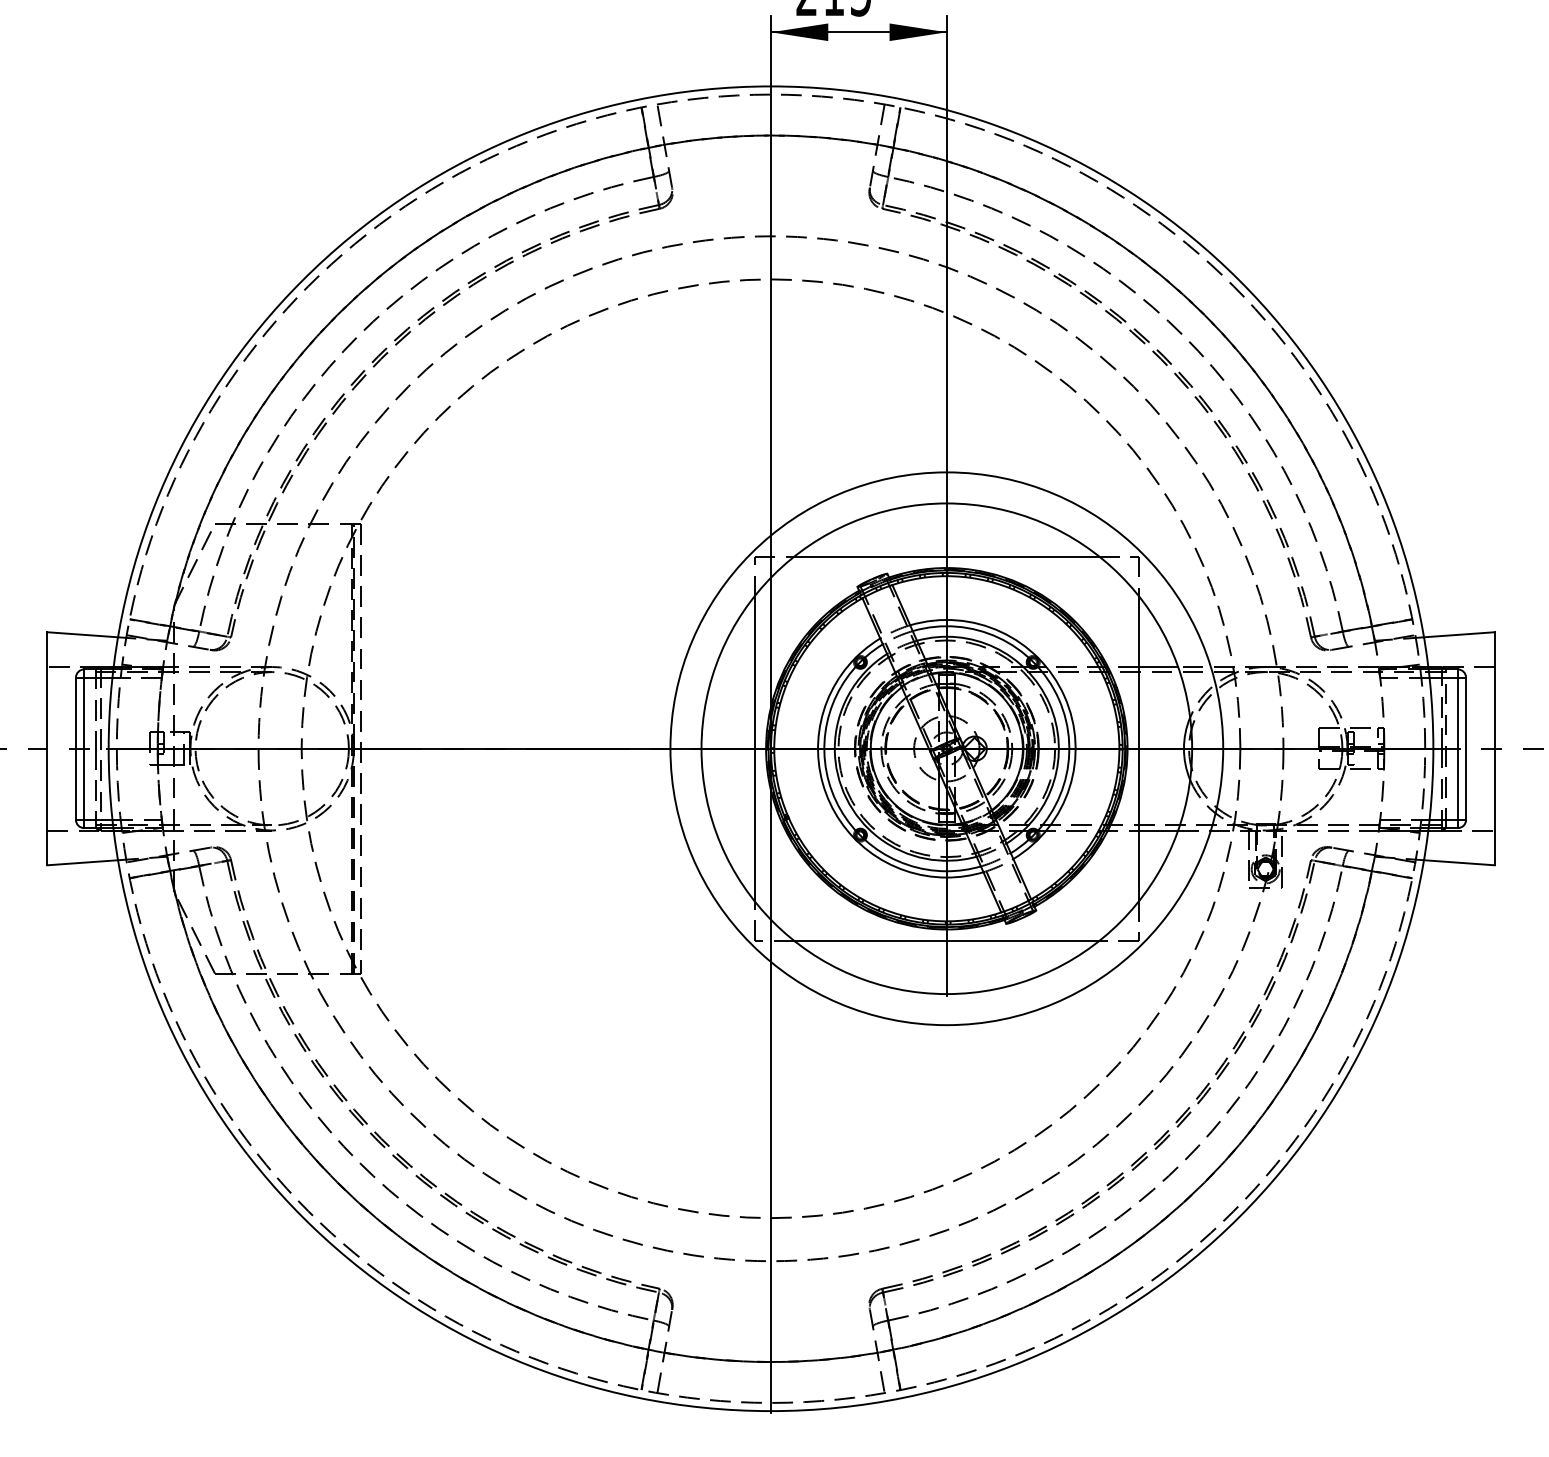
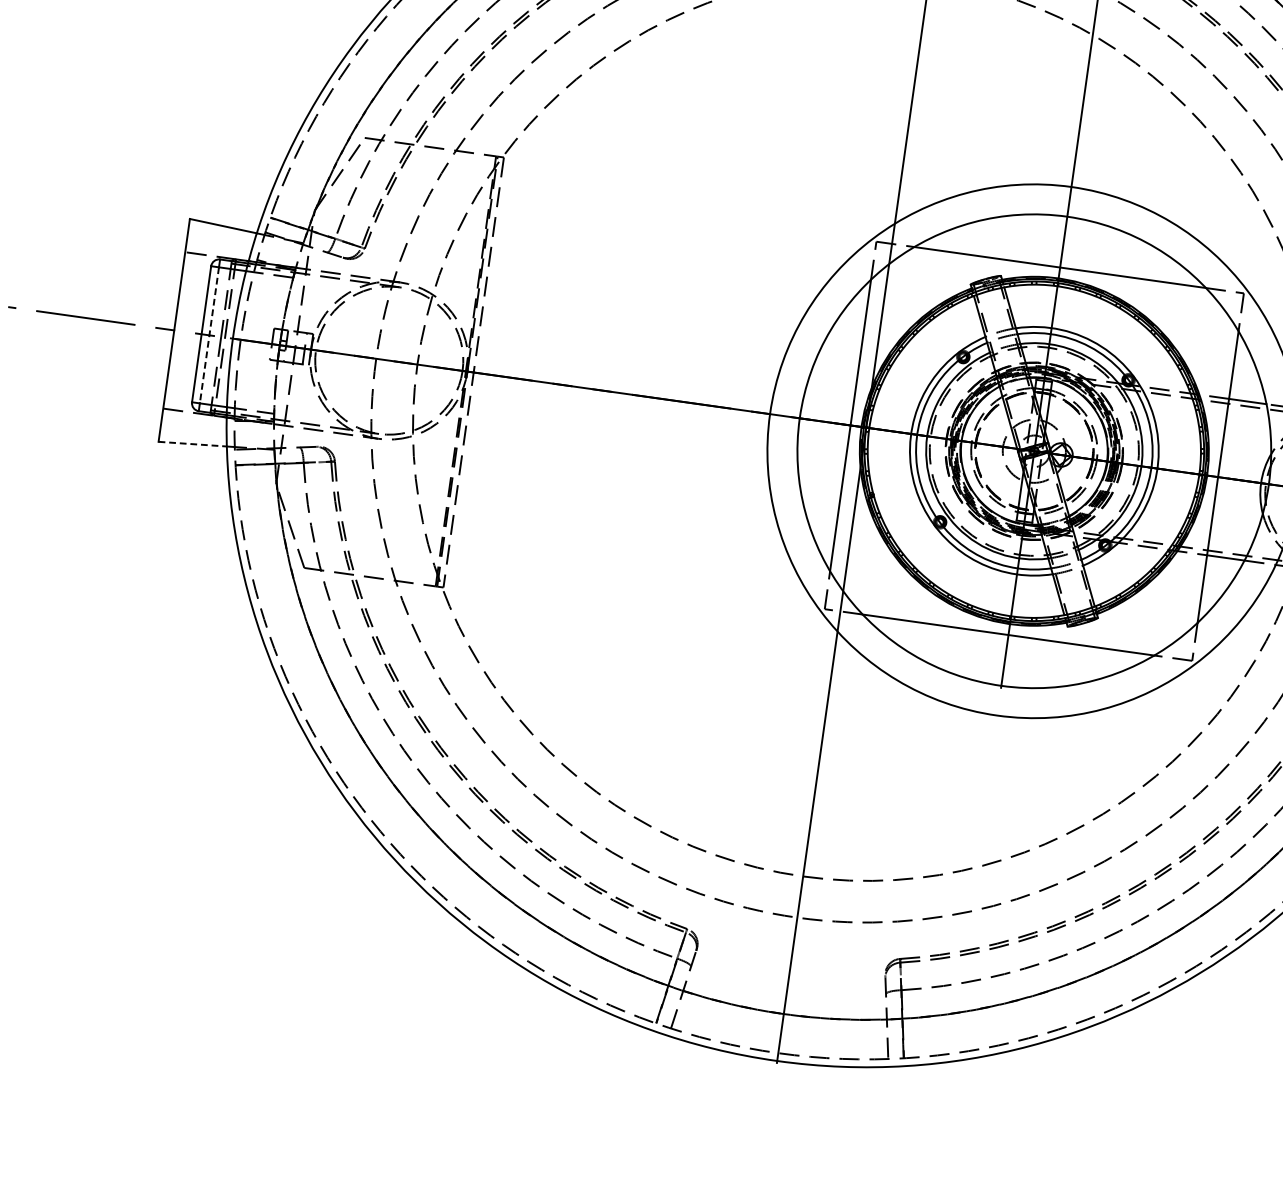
line: (84, 749) -> (209, 336), solid -> dashed
line: (83, 862) -> (193, 444), solid -> dashed

